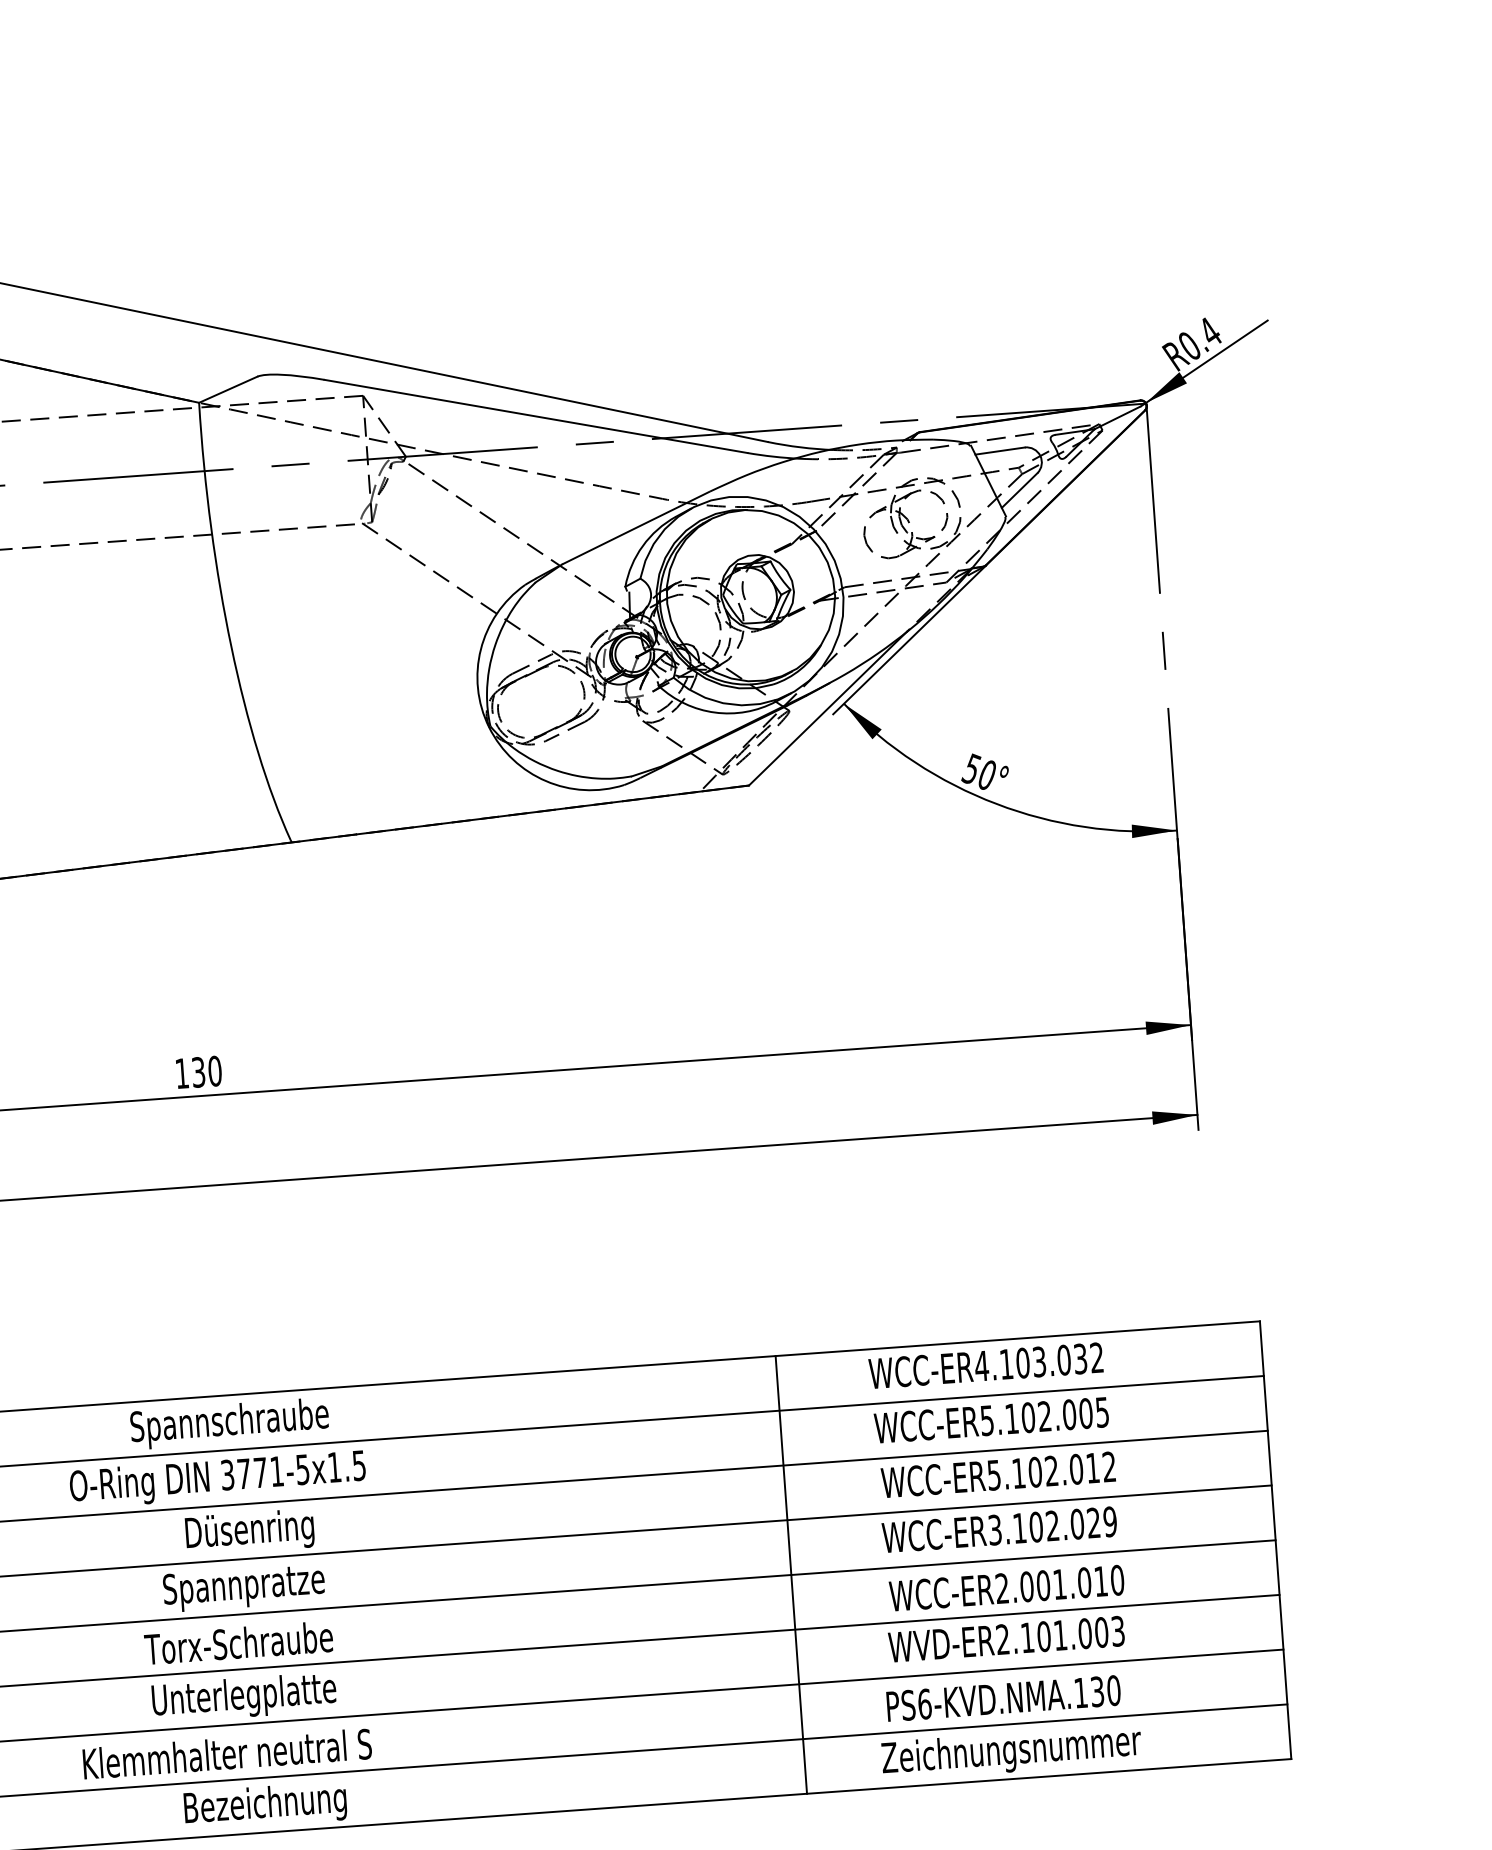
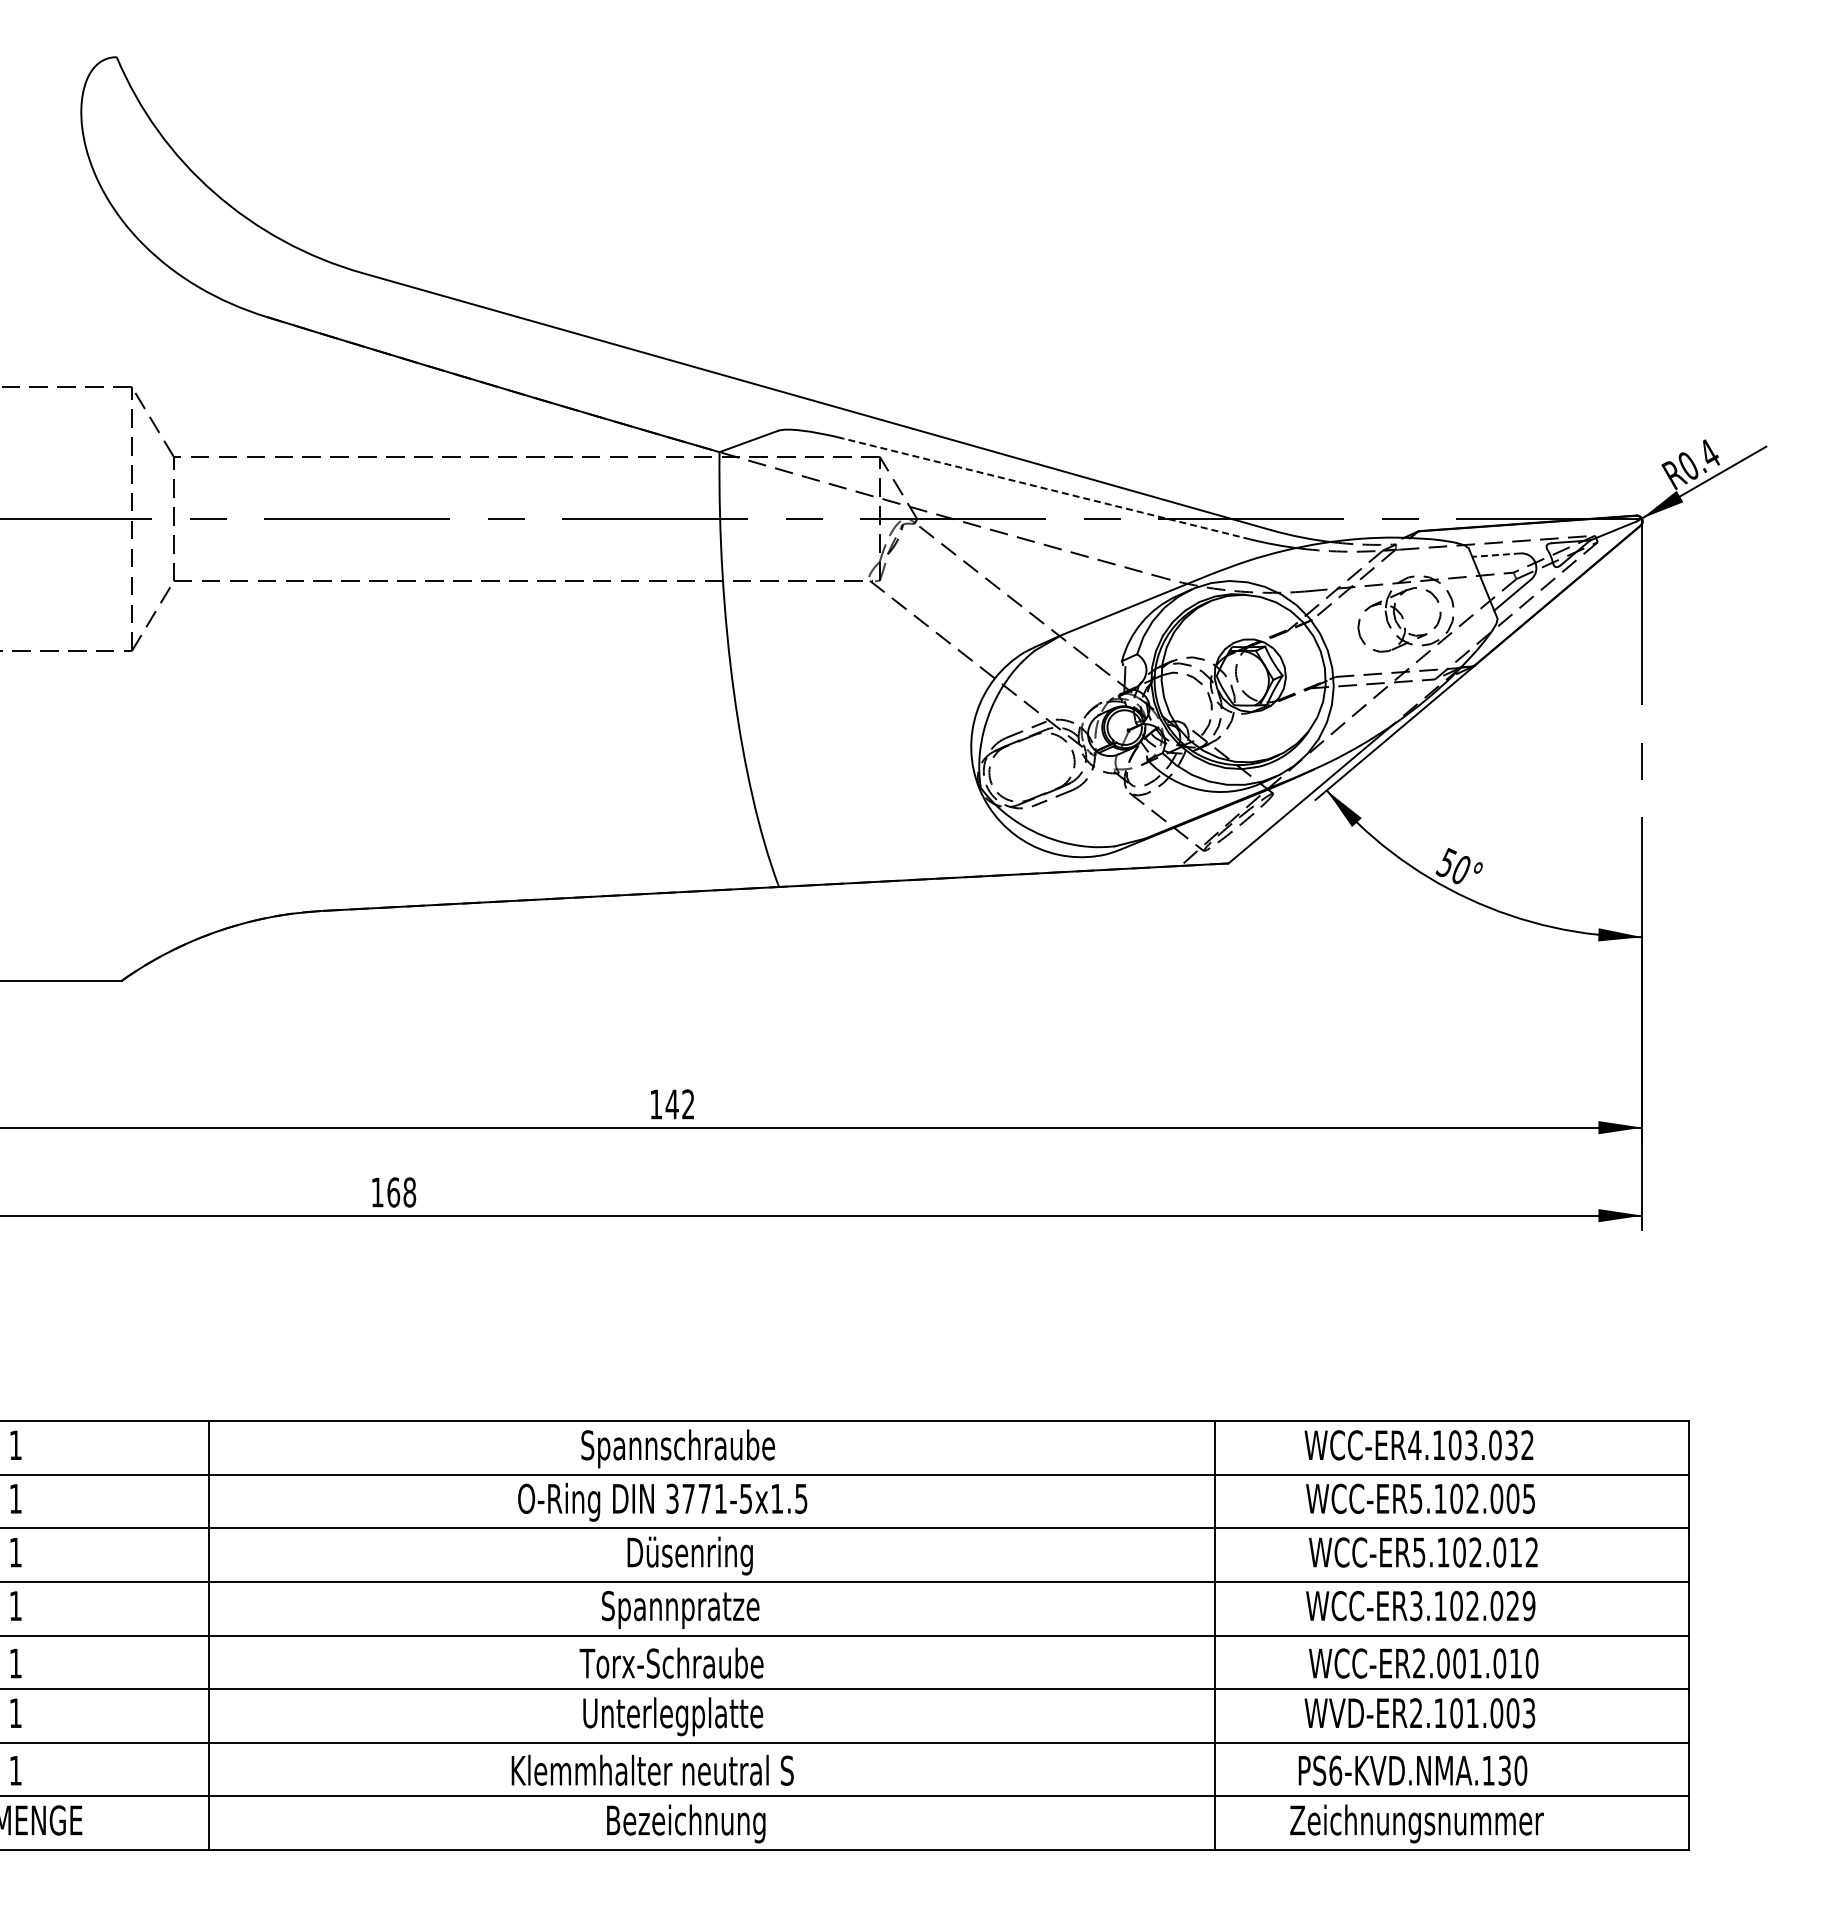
line: (535, 415) -> (1046, 488), solid -> dashed
line: (1000, 451) -> (1496, 555), solid -> dashed
text: (205, 1071) -> (679, 1104), 130 -> 142

